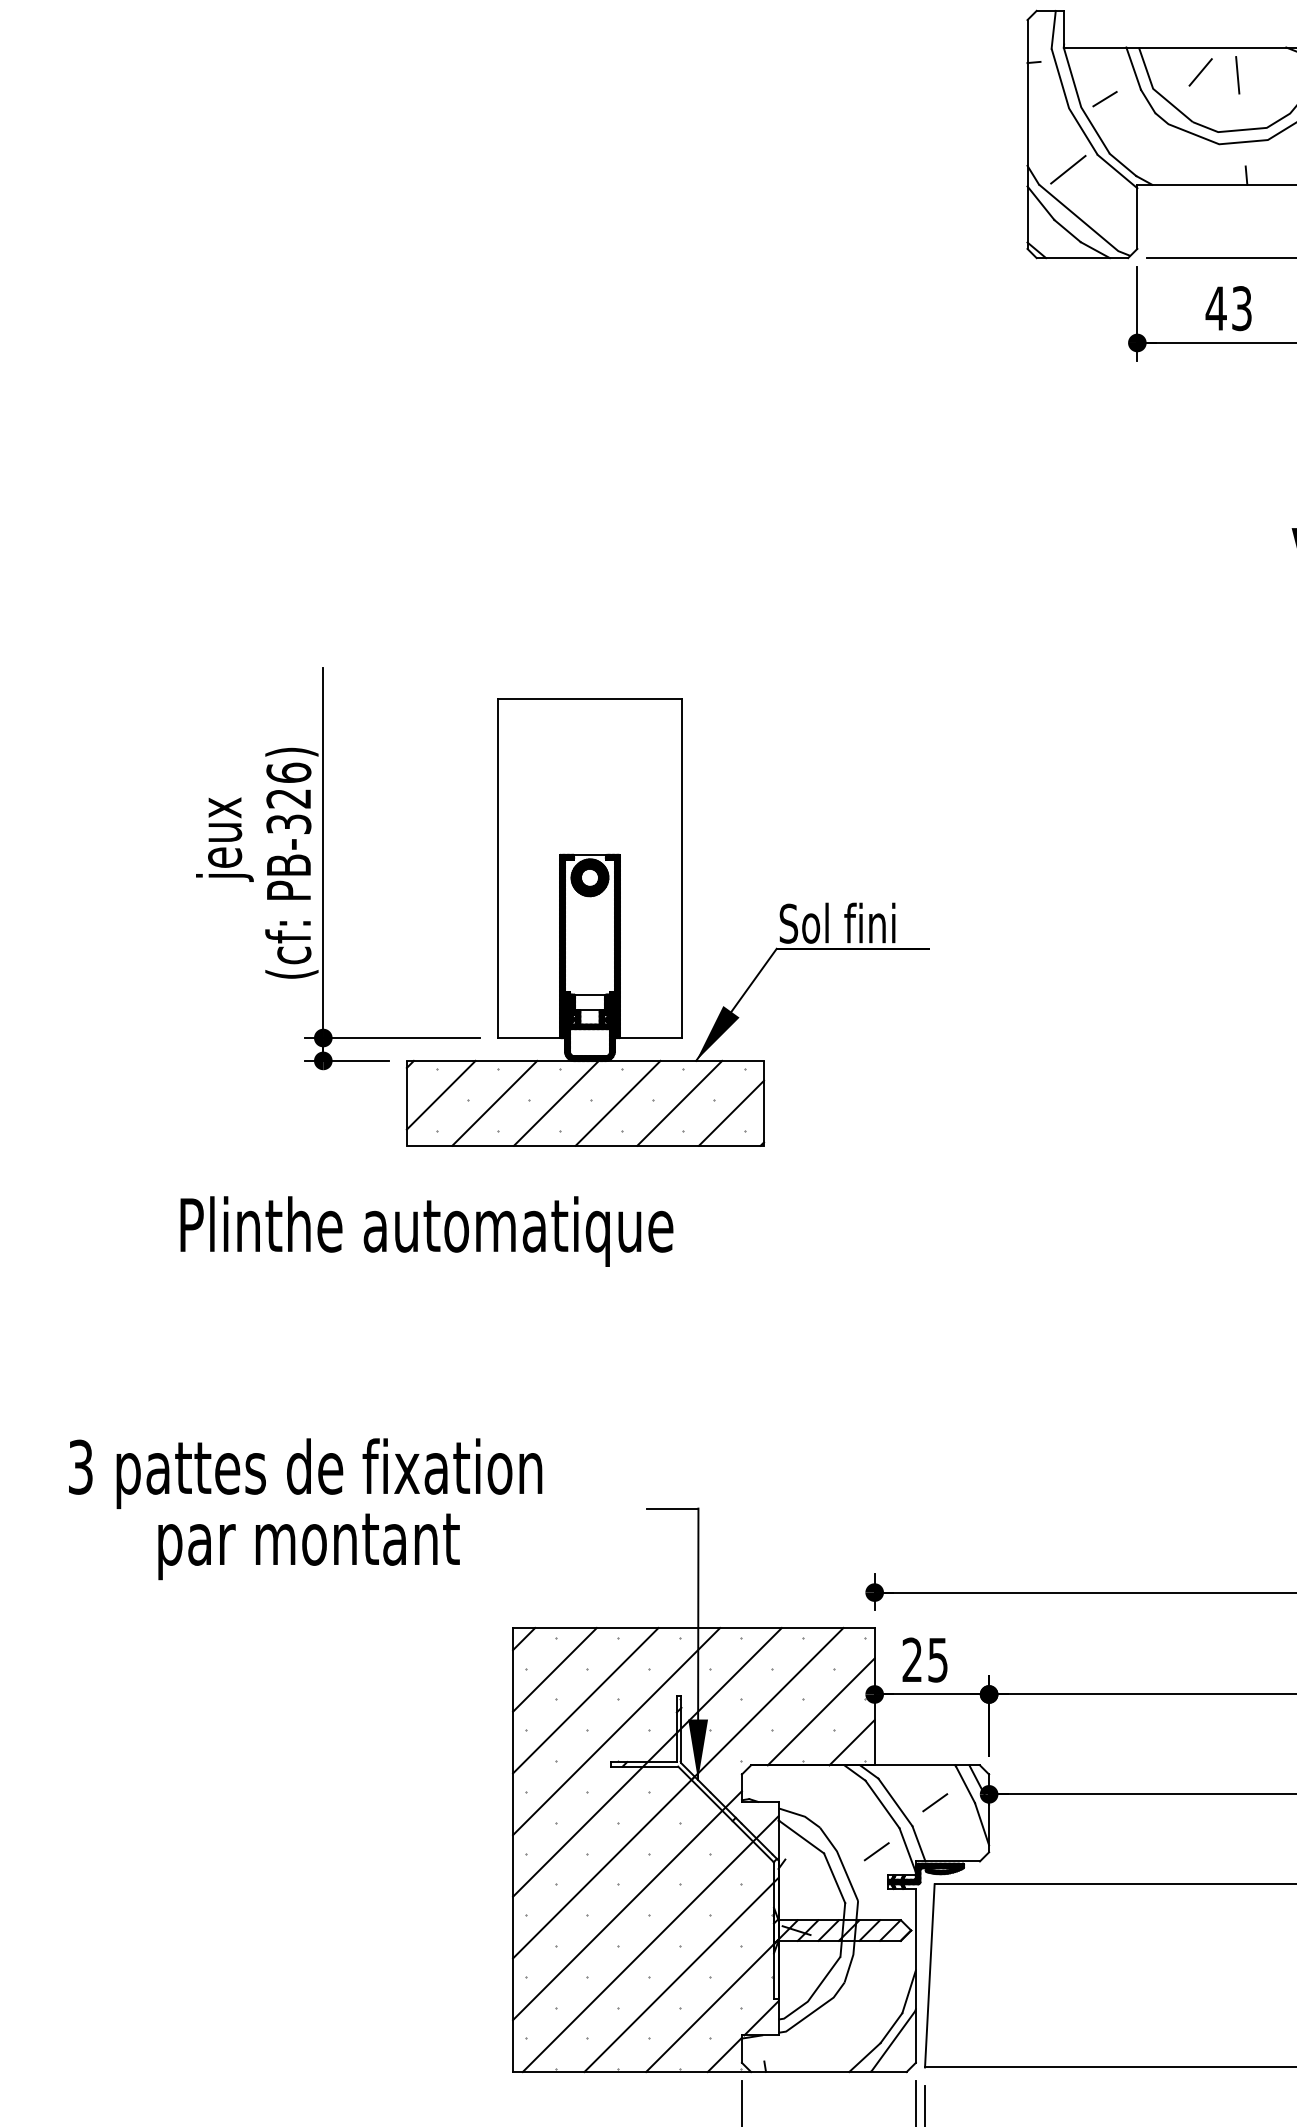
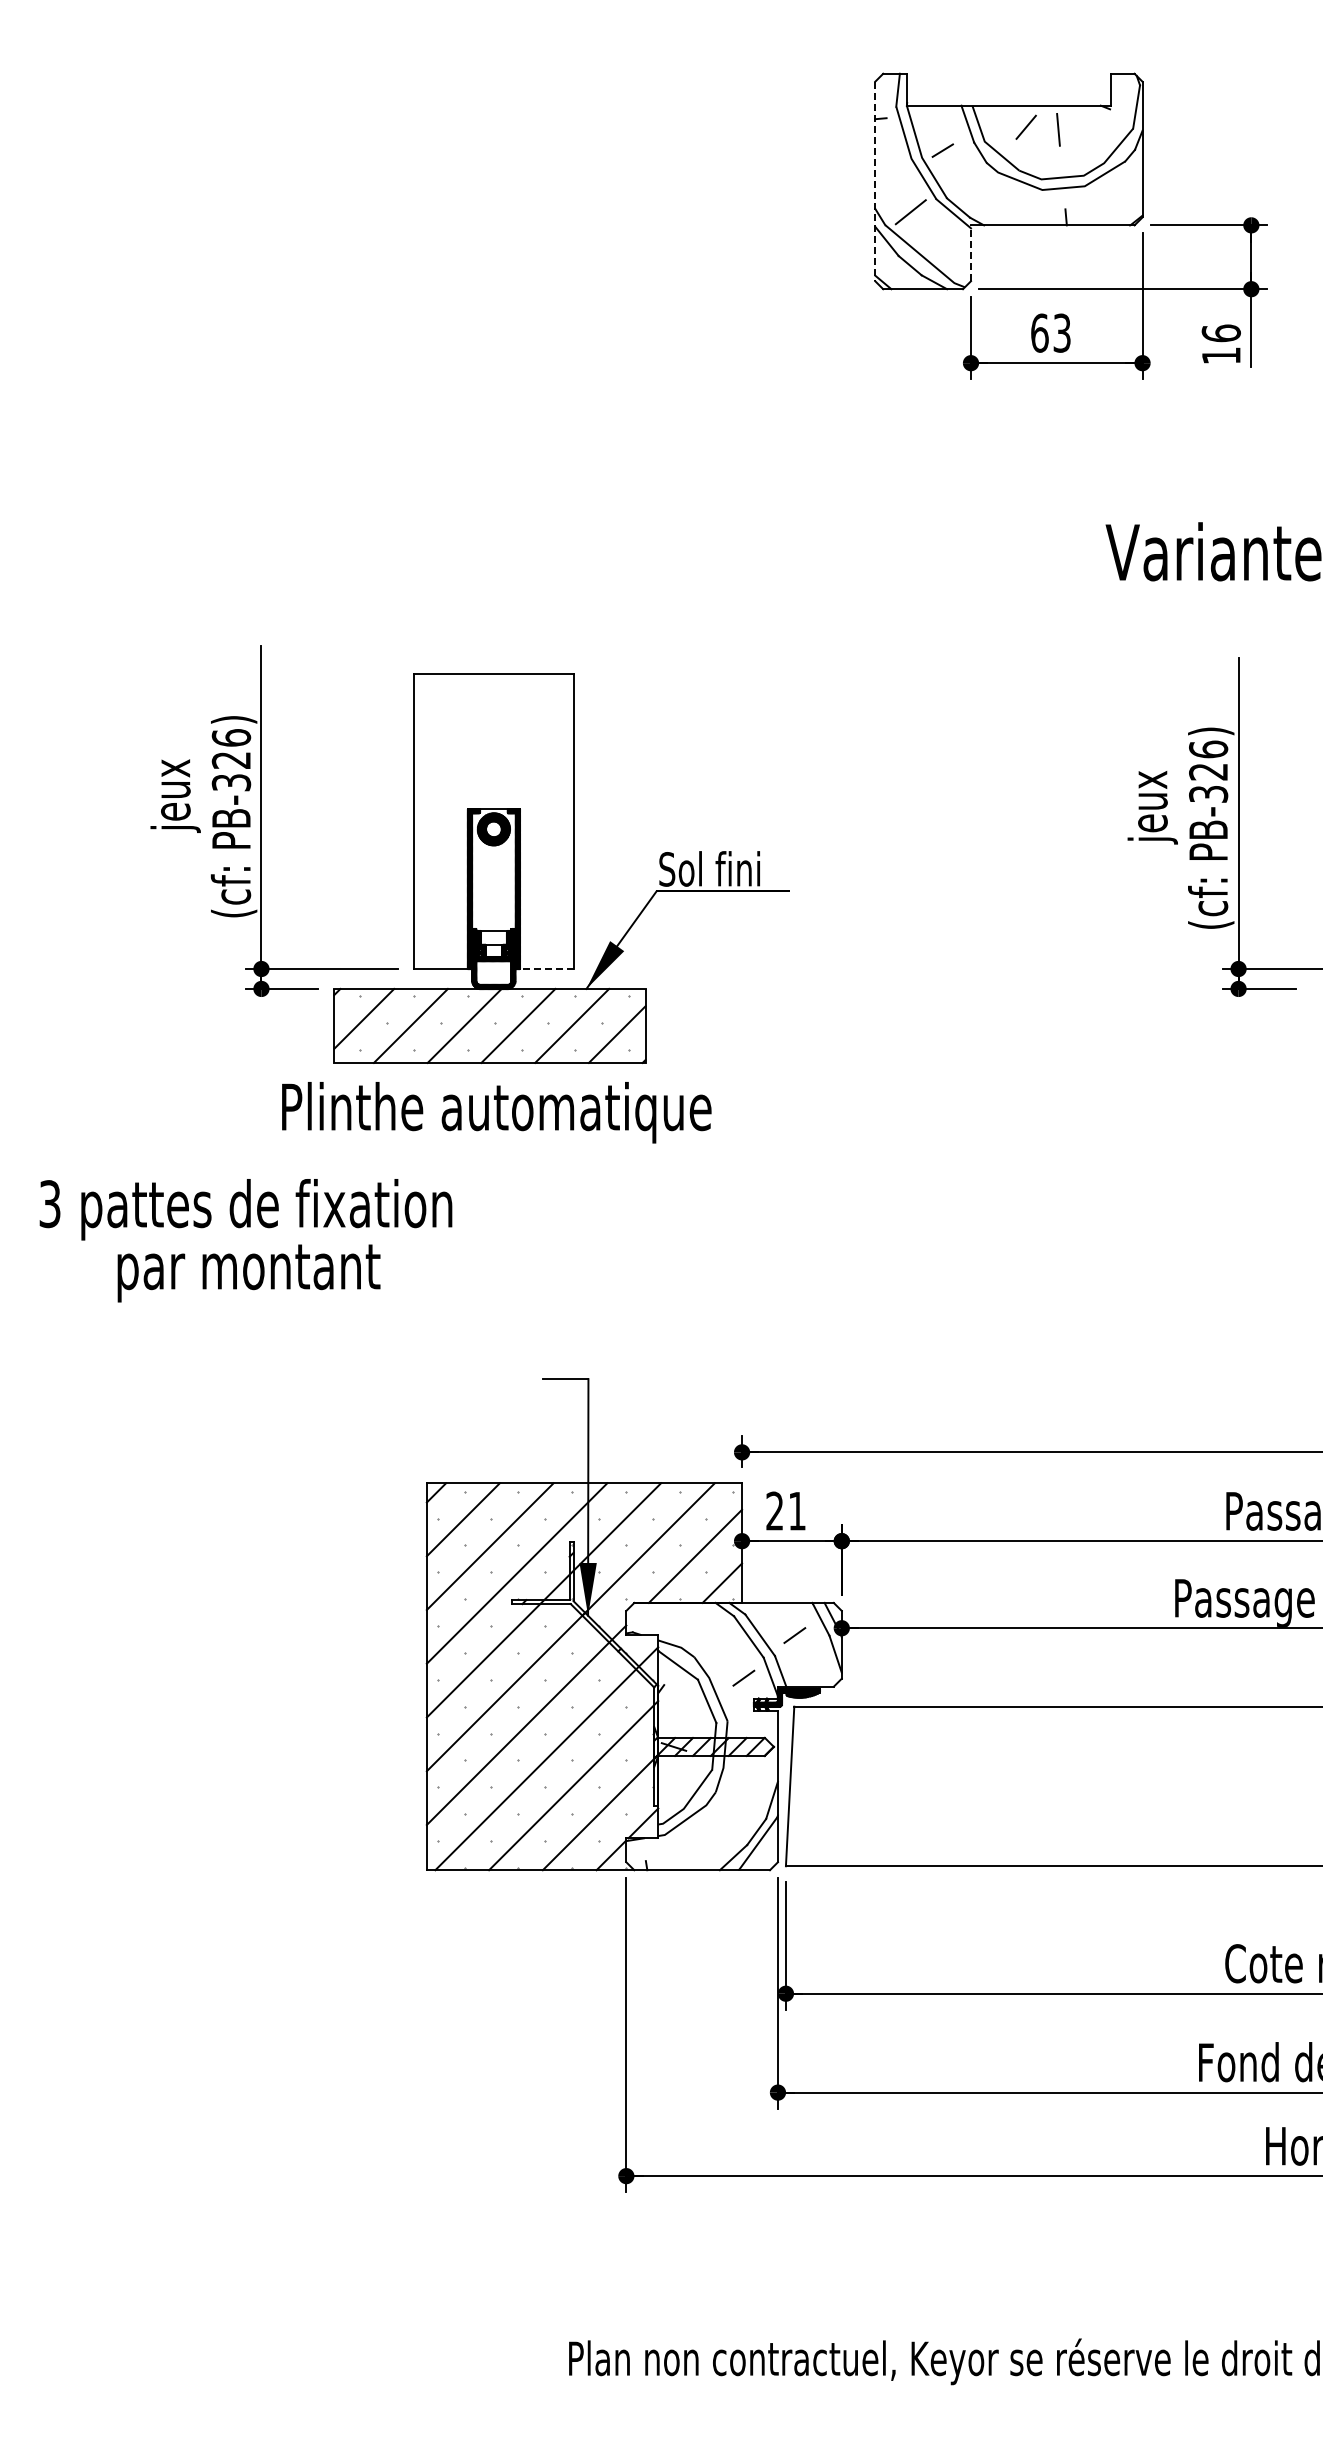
line: (1027, 134) -> (875, 181), solid -> dashed
line: (1137, 217) -> (971, 253), solid -> dashed
text: (1215, 307) -> (1039, 332), 43 -> 63
line: (650, 1038) -> (546, 969), solid -> dashed
text: (426, 1231) -> (496, 1112), moved
text: (304, 1508) -> (245, 1240), moved
text: (938, 1660) -> (797, 1511), 25 -> 21

